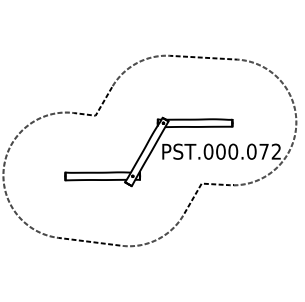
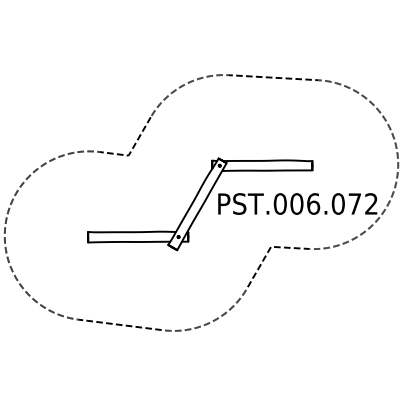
text: (233, 151) -> (313, 203), PST.000.072 -> PST.006.072

